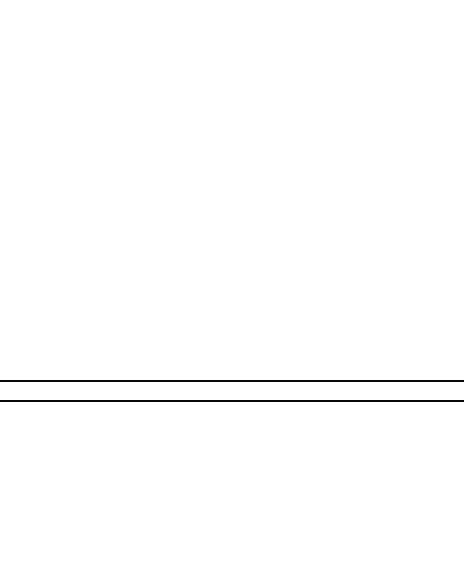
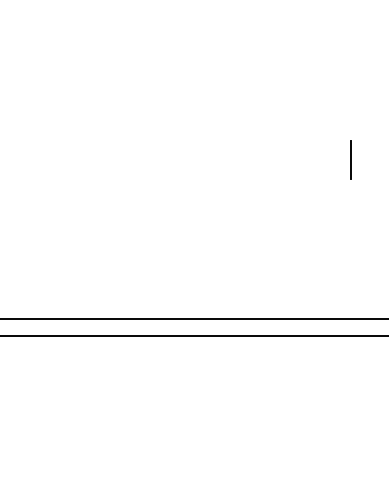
line: (418, 190) -> (350, 159), added

